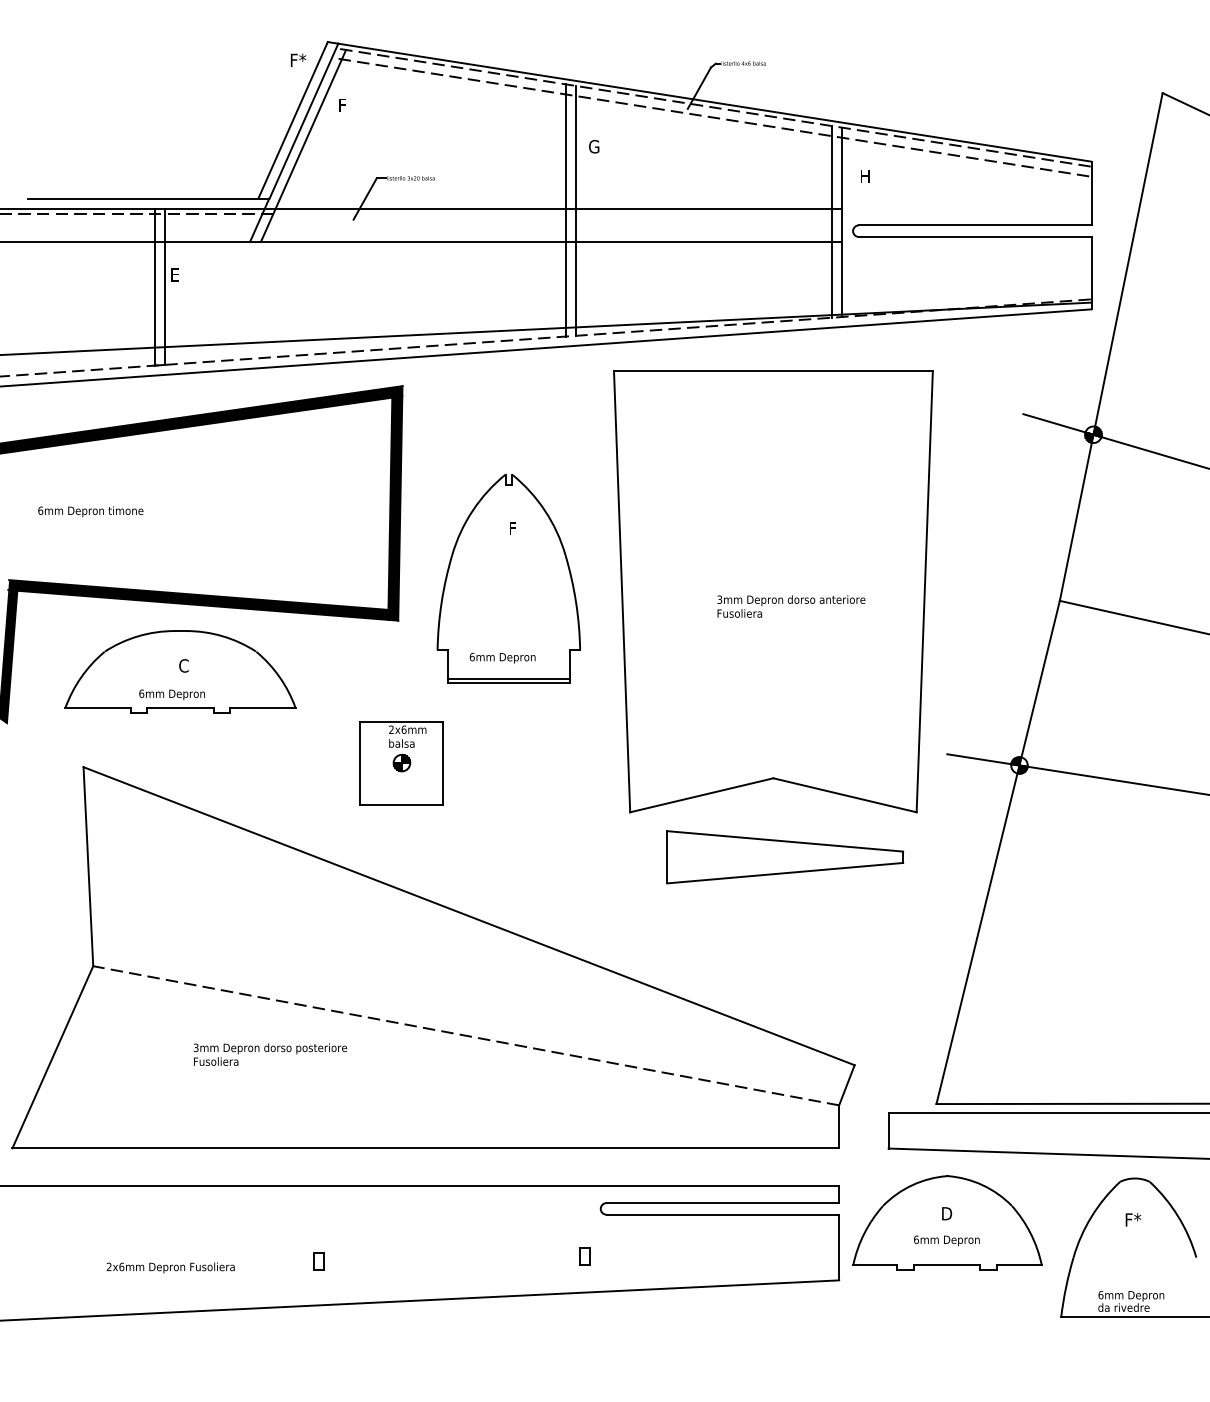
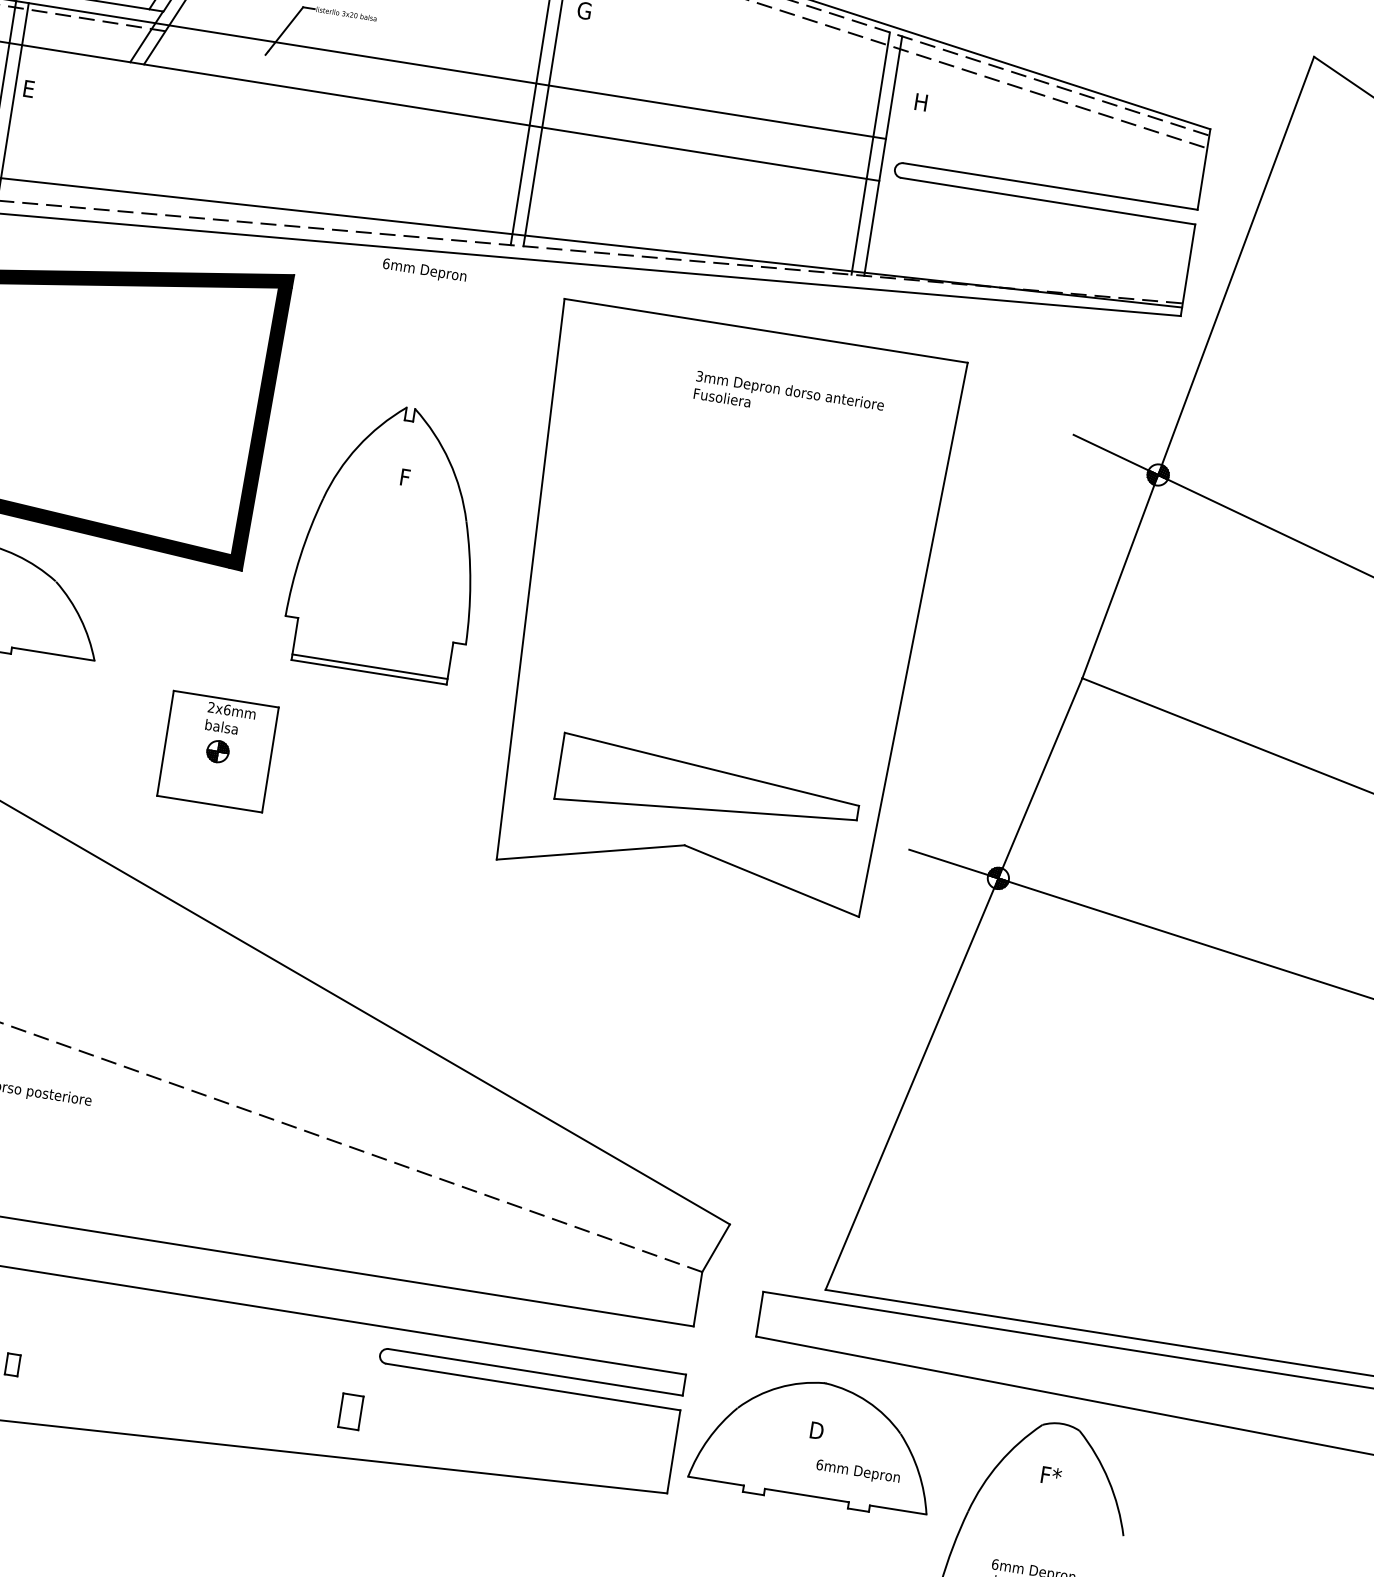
text: (791, 606) -> (789, 399), moved
text: (502, 658) -> (424, 271), moved
part: (785, 857) -> (709, 789), moved
text: (946, 1240) -> (857, 1471), moved
part: (584, 1256) -> (349, 1412), size x1.6

